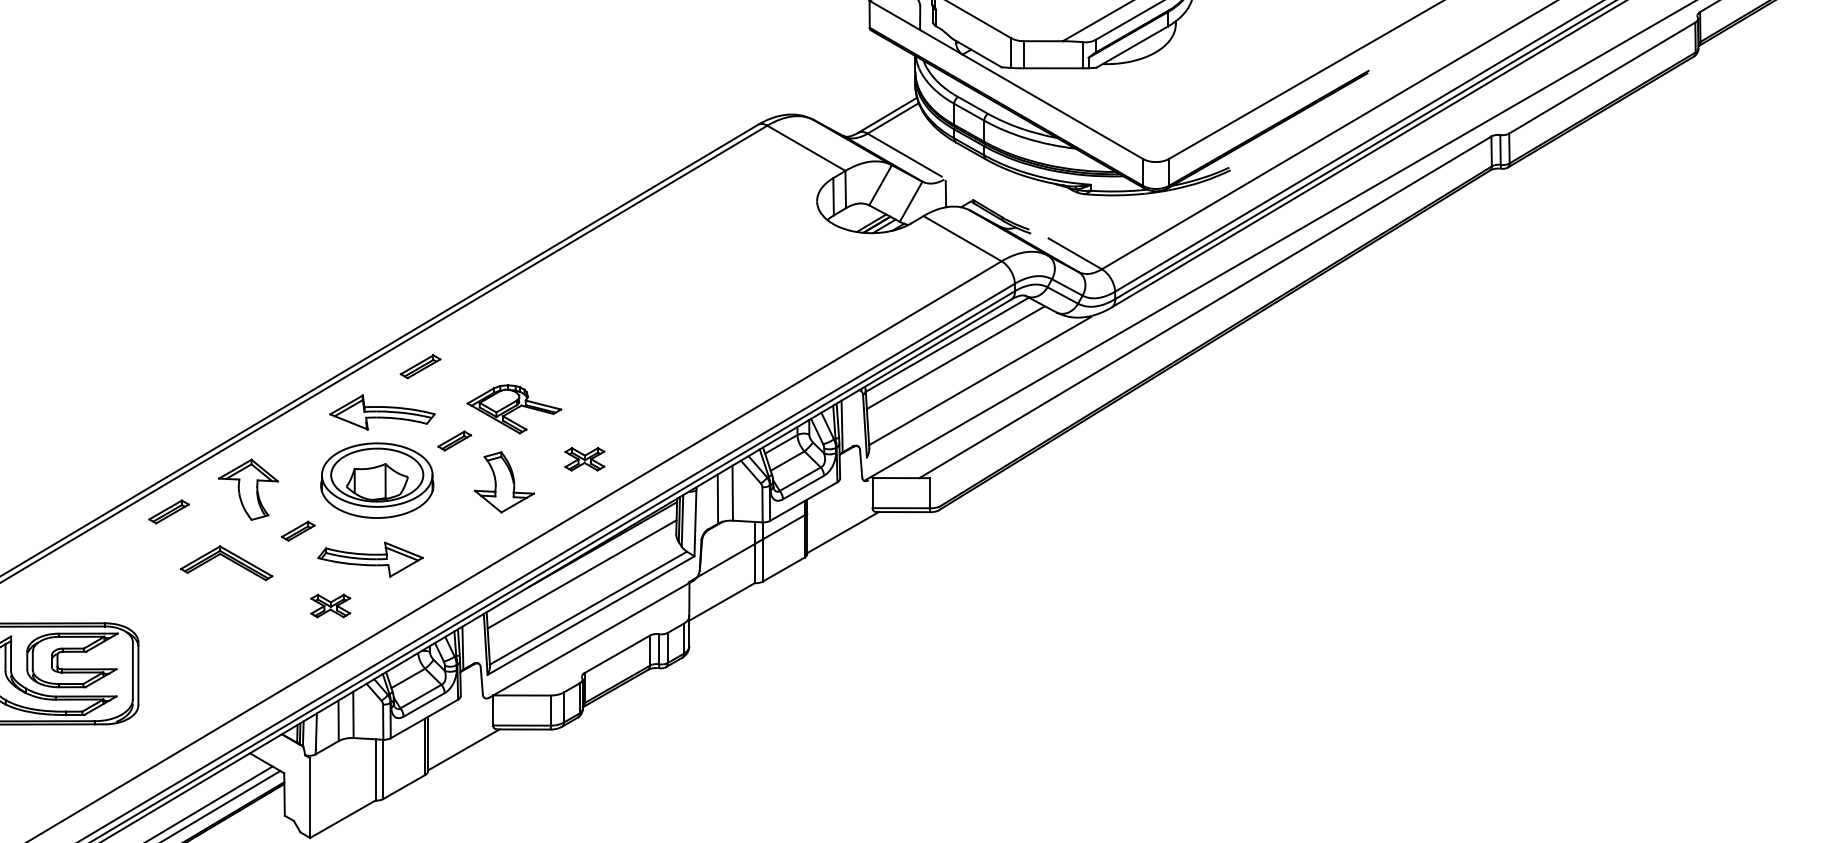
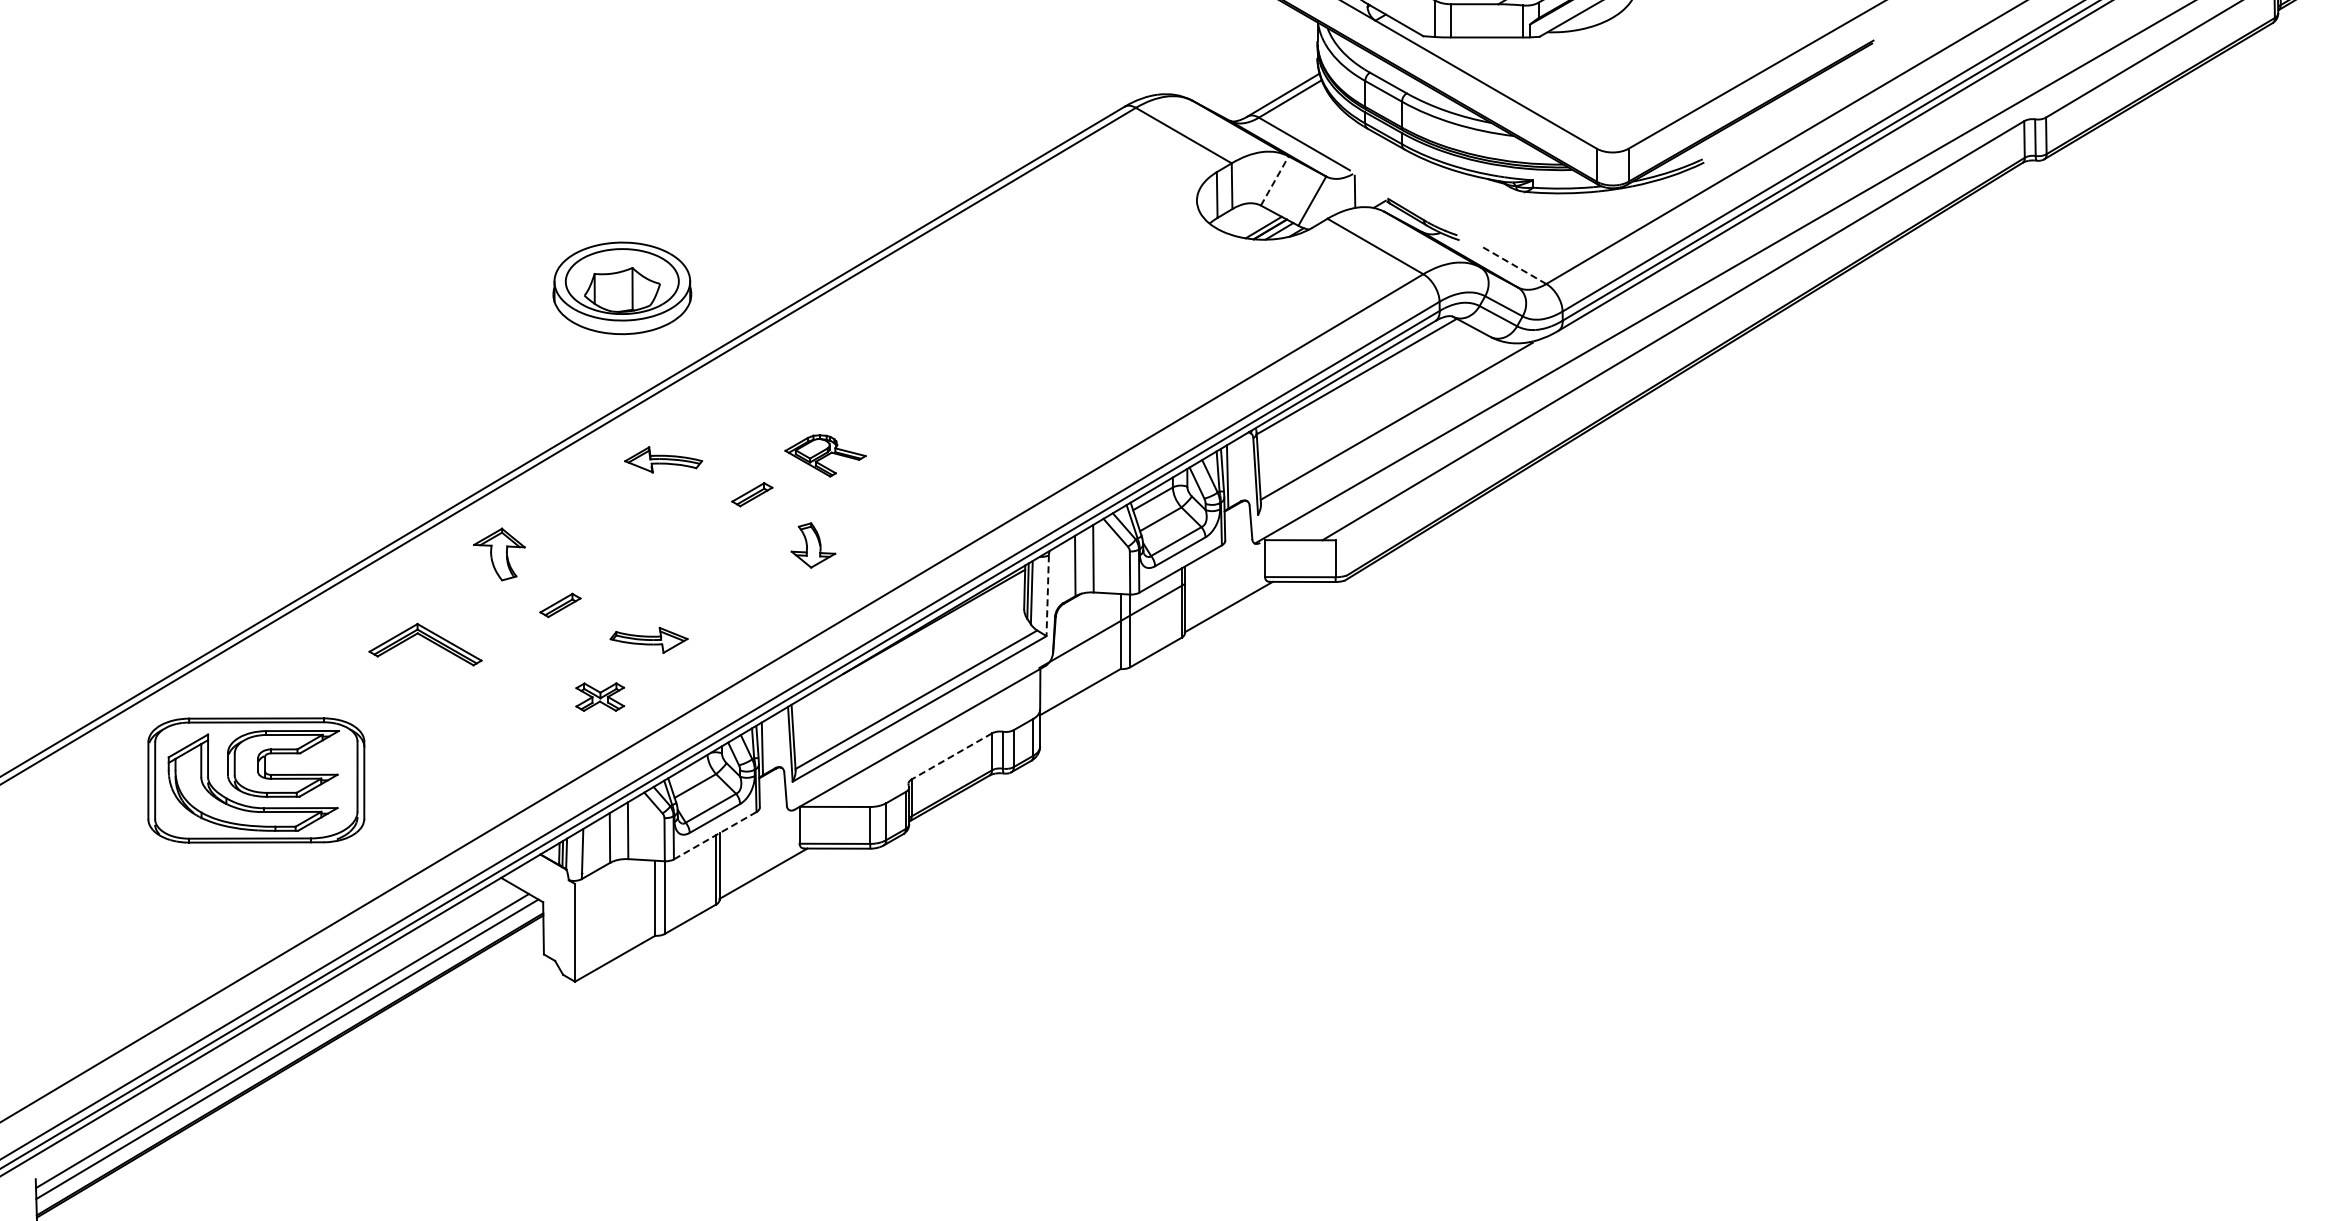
line: (881, 184) -> (1275, 180), solid -> dashed
line: (1075, 254) -> (1513, 265), solid -> dashed
line: (955, 357) -> (1366, 392), removed
part: (420, 366) -> (710, 403), removed
part: (514, 409) -> (825, 455), size x0.7
part: (382, 412) -> (663, 459), size x0.6
part: (584, 458) -> (911, 516), removed
part: (377, 480) -> (622, 288), moved
part: (504, 482) -> (813, 545), size x0.6
part: (248, 489) -> (499, 554), size x0.7
part: (168, 511) -> (401, 581), removed
line: (695, 523) -> (1047, 596), solid -> dashed
part: (370, 559) -> (648, 640), size x0.6
part: (226, 563) -> (425, 644), moved
line: (581, 573) -> (908, 657), removed
line: (617, 654) -> (951, 756), solid -> dashed
line: (424, 718) -> (715, 835), solid -> dashed

